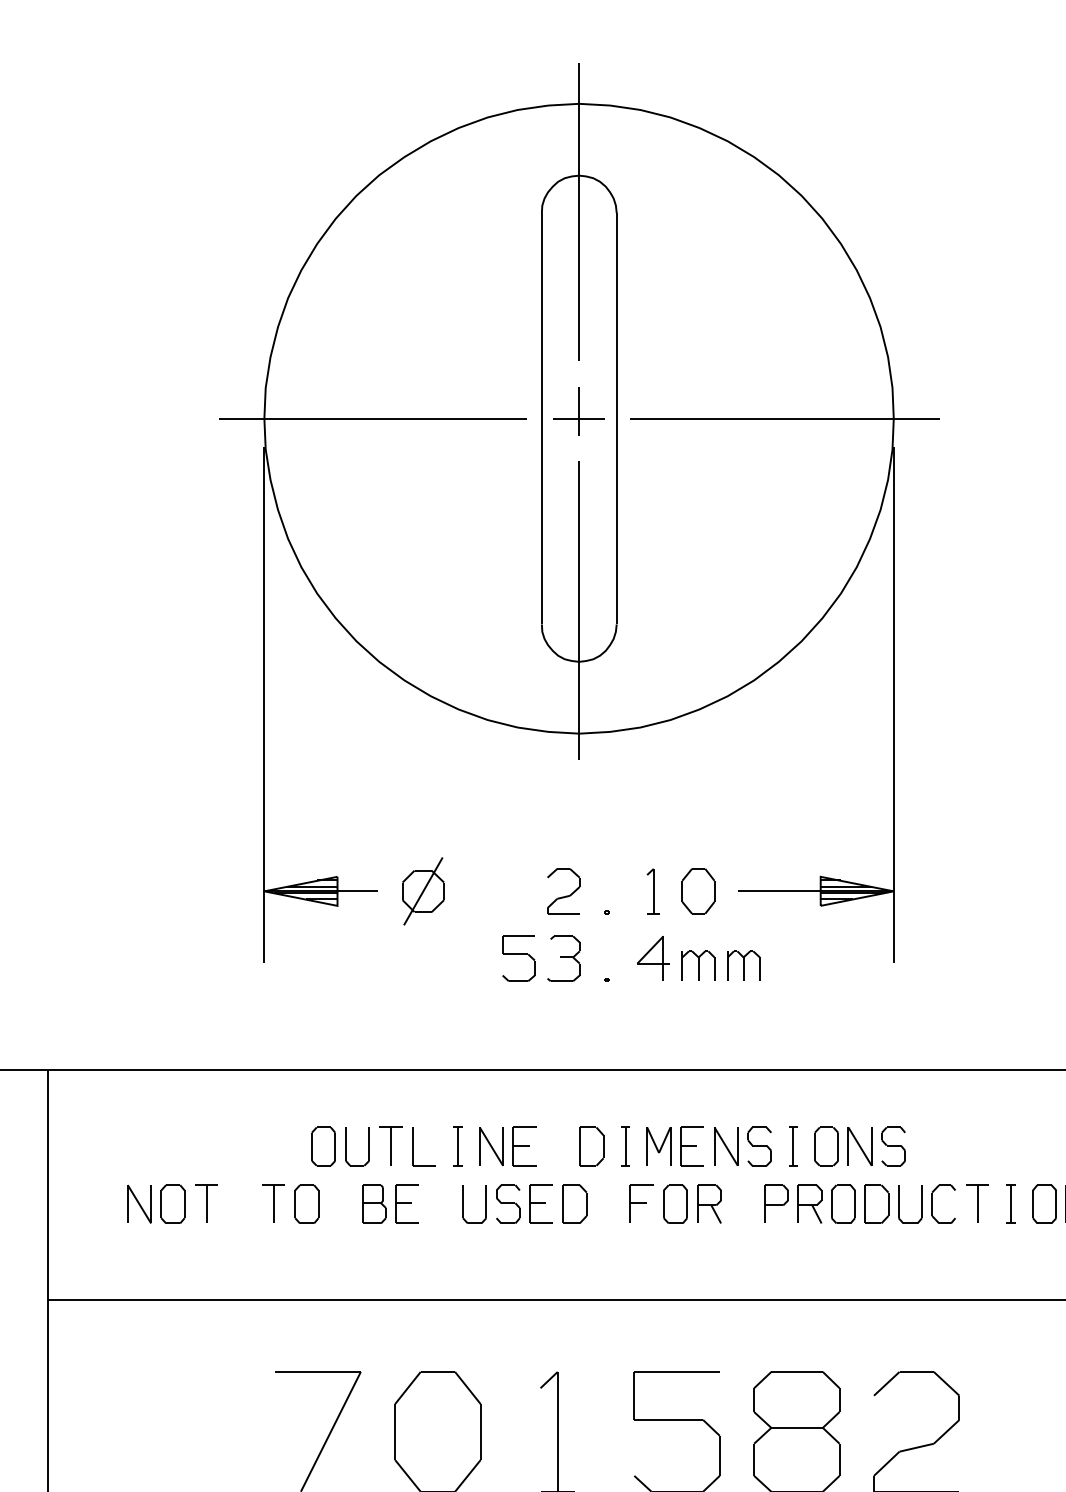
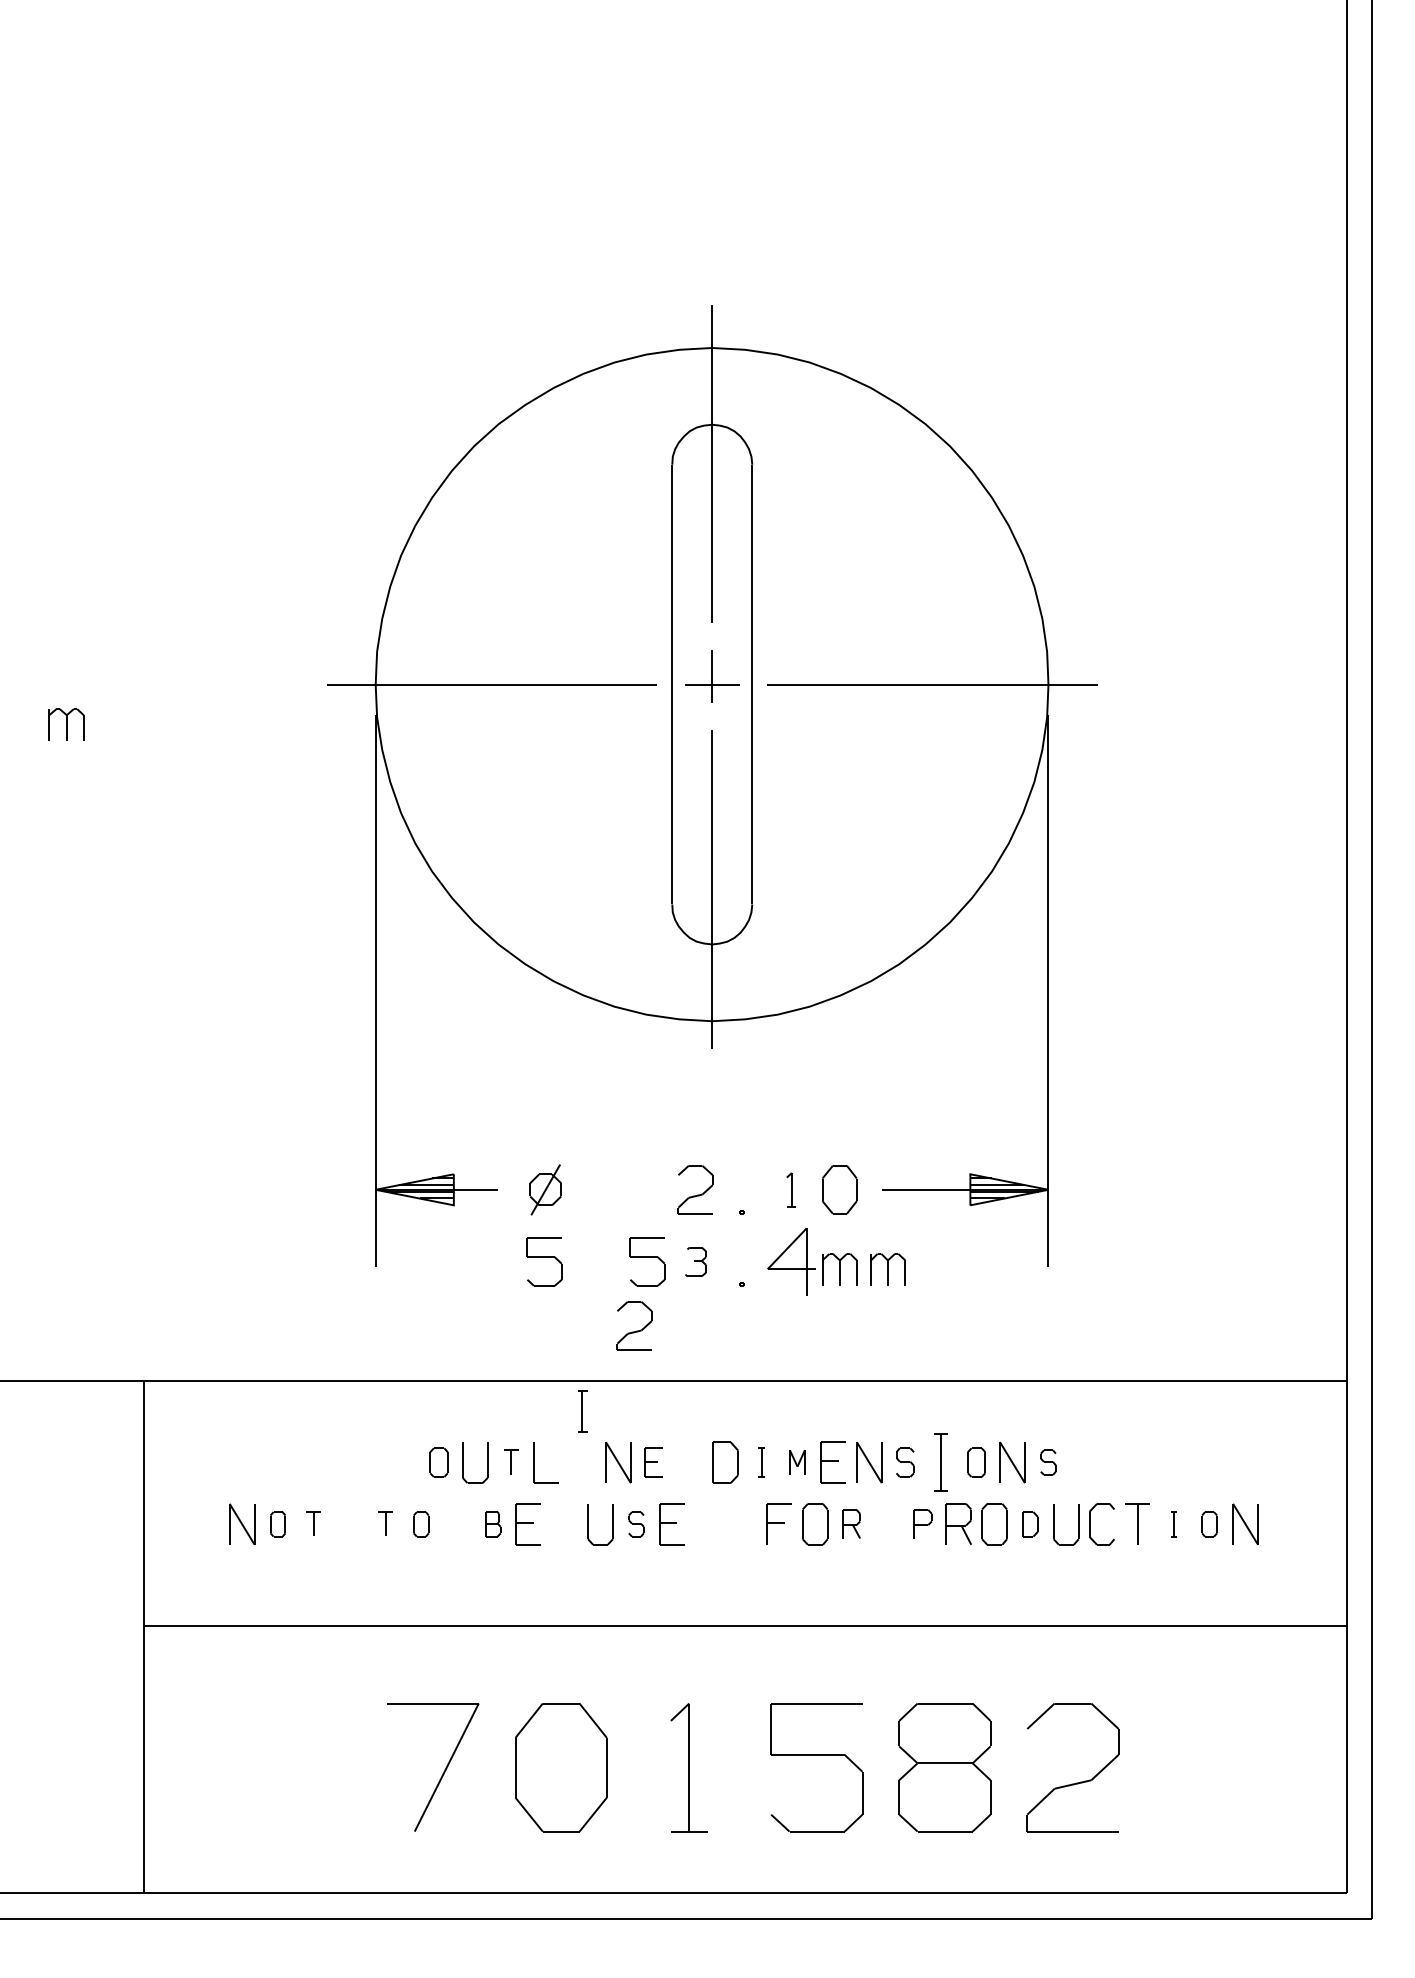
part: (423, 891) -> (545, 1189), size x0.7
part: (653, 891) -> (791, 1189), size x0.7
part: (422, 958) -> (544, 1261), added
part: (563, 958) -> (695, 1261), size x0.6
part: (653, 958) -> (791, 1261), size x1.4
part: (506, 1018) -> (634, 1325), added
part: (391, 1145) -> (511, 1461), size x0.6
part: (323, 1146) -> (438, 1462), size x0.7
part: (457, 1146) -> (582, 1411), moved
part: (524, 1146) -> (653, 1462), size x0.7
part: (625, 1146) -> (761, 1462), size x0.7
part: (658, 1146) -> (797, 1462), size x0.6
part: (760, 1146) -> (905, 1462), size x0.7
part: (792, 1146) -> (940, 1462), size x1.4
part: (826, 1146) -> (976, 1462), size x0.7
part: (893, 1146) -> (1048, 1462), size x0.6
part: (206, 1203) -> (313, 1523), size x0.6
part: (273, 1203) -> (385, 1523), size x0.6
part: (709, 1203) -> (851, 1523), size x0.7
part: (776, 1203) -> (923, 1523), size x0.7
part: (172, 1204) -> (277, 1524), size x0.6
part: (307, 1204) -> (421, 1524), size x0.6
part: (374, 1204) -> (493, 1524), size x0.6
part: (508, 1204) -> (636, 1524), size x0.6
part: (574, 1204) -> (707, 1524), removed
part: (876, 1204) -> (1030, 1524), size x0.6
part: (1010, 1204) -> (1173, 1524), size x0.6
part: (1044, 1204) -> (1209, 1524), size x0.6

